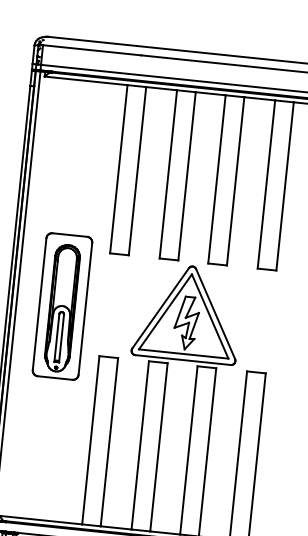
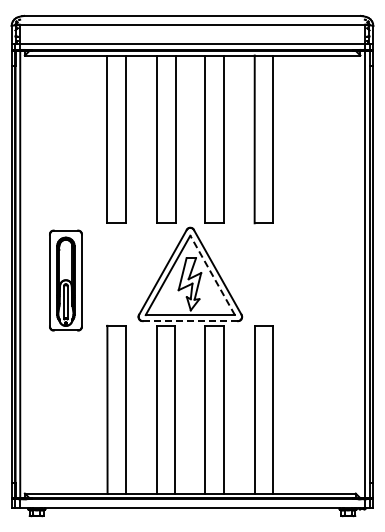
part: (62, 306) -> (65, 280), size x0.7
line: (210, 316) -> (212, 275), solid -> dashed
line: (183, 360) -> (190, 321), solid -> dashed

